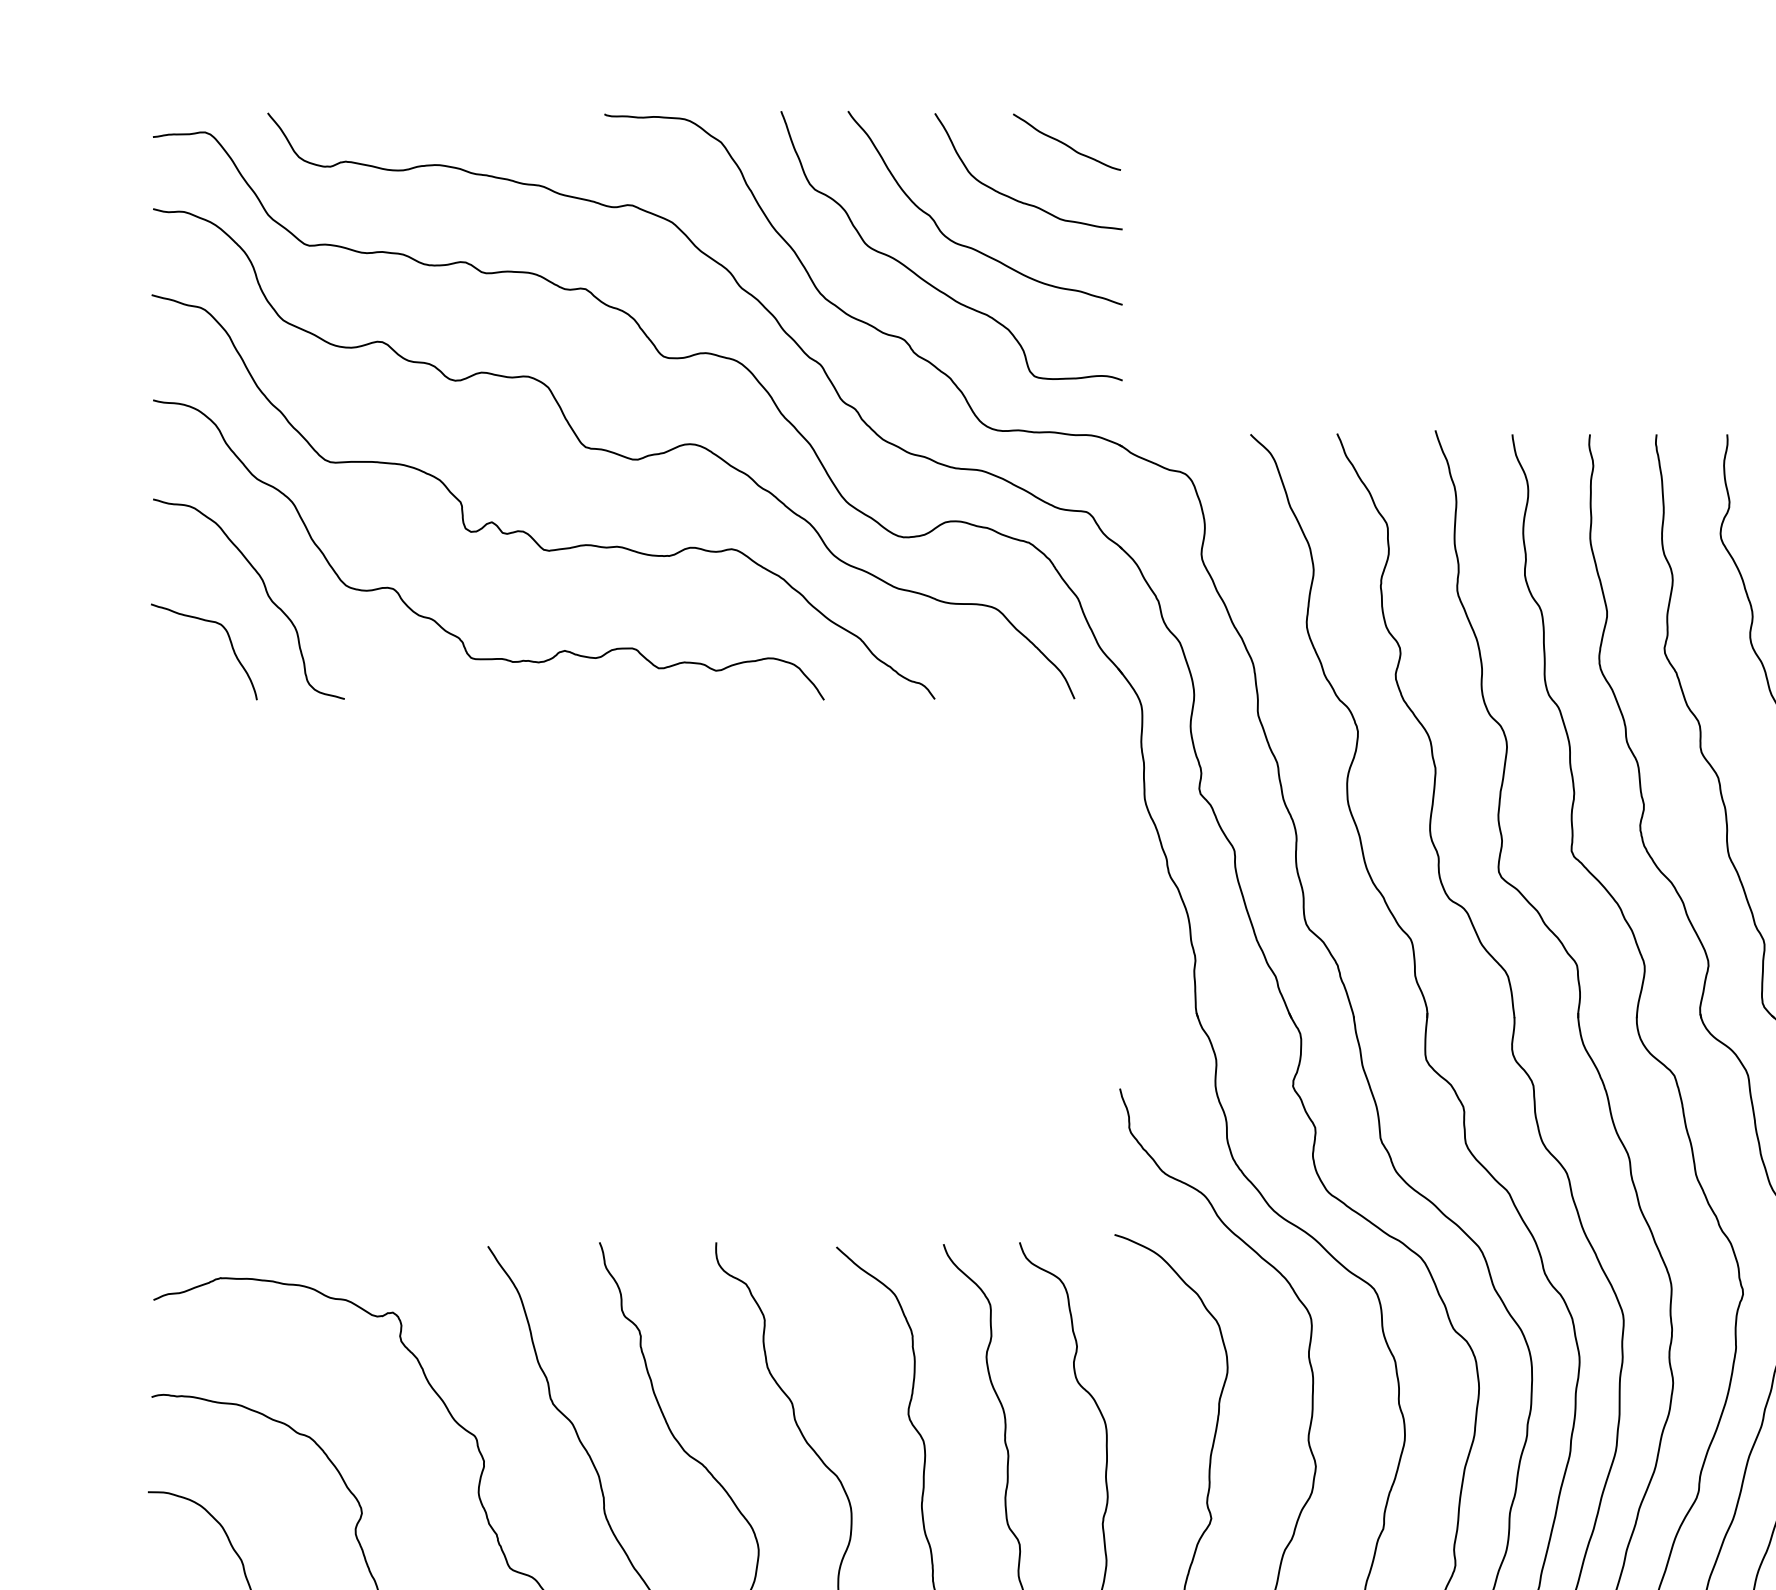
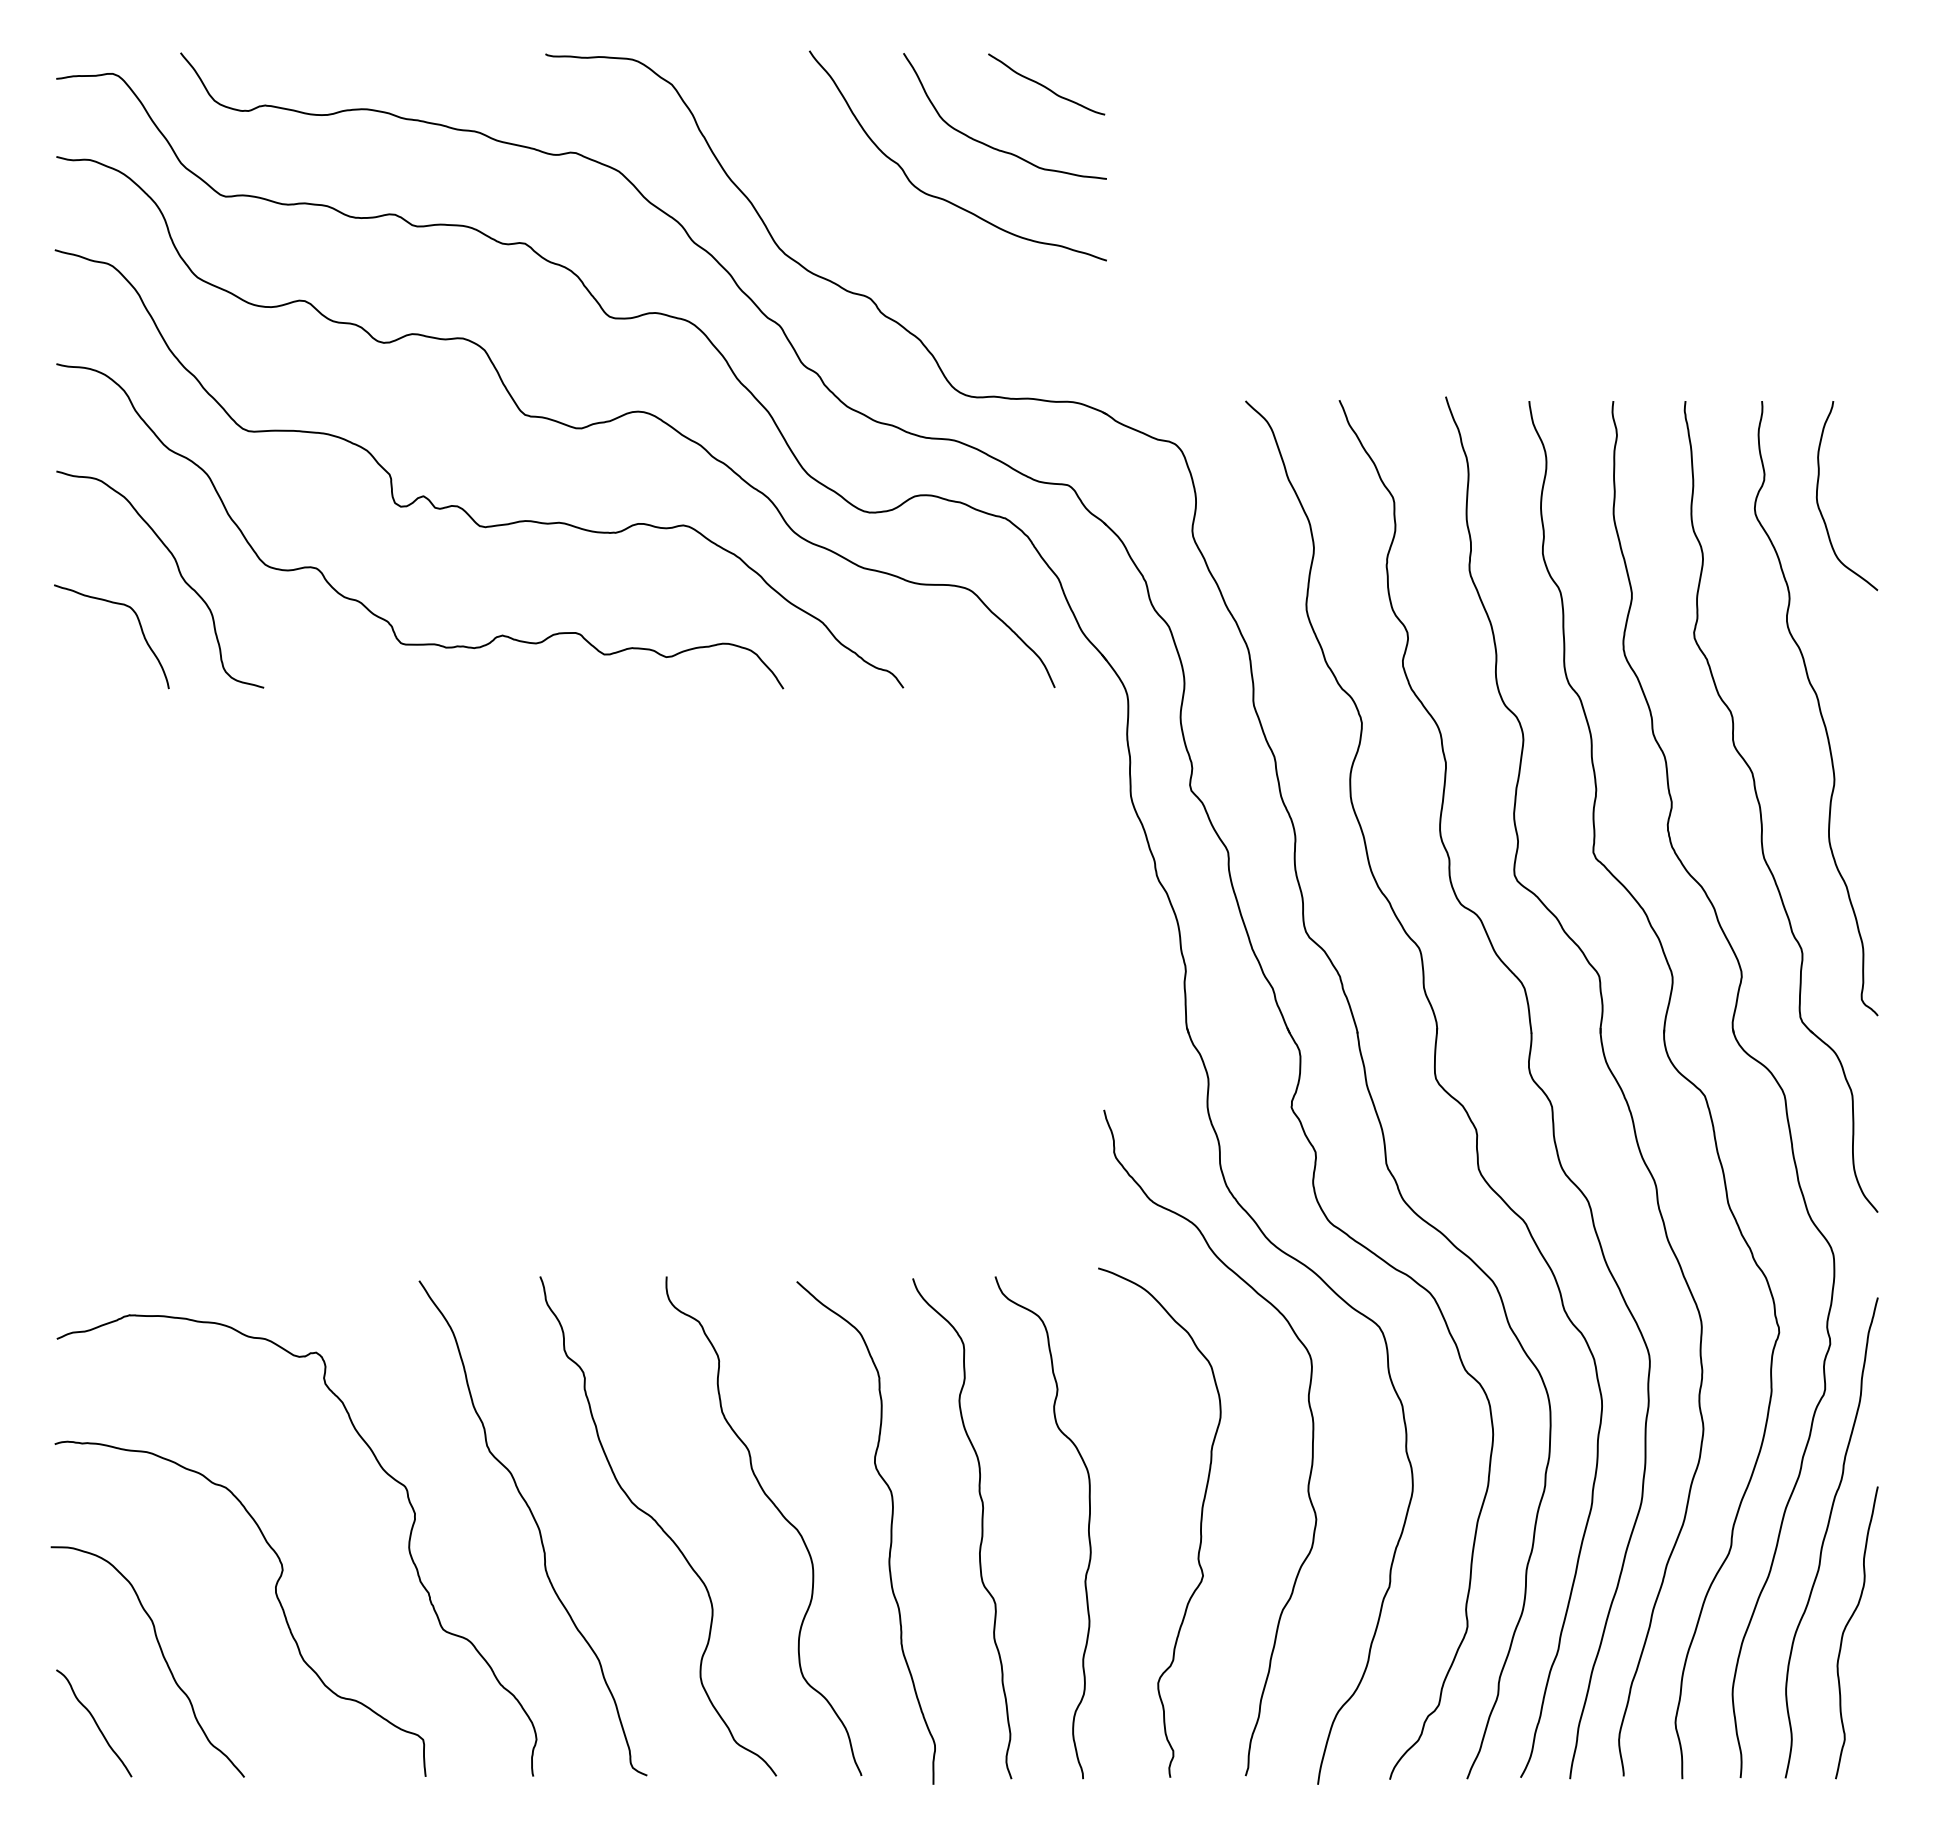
curve: (923, 278) -> (891, 232), removed

